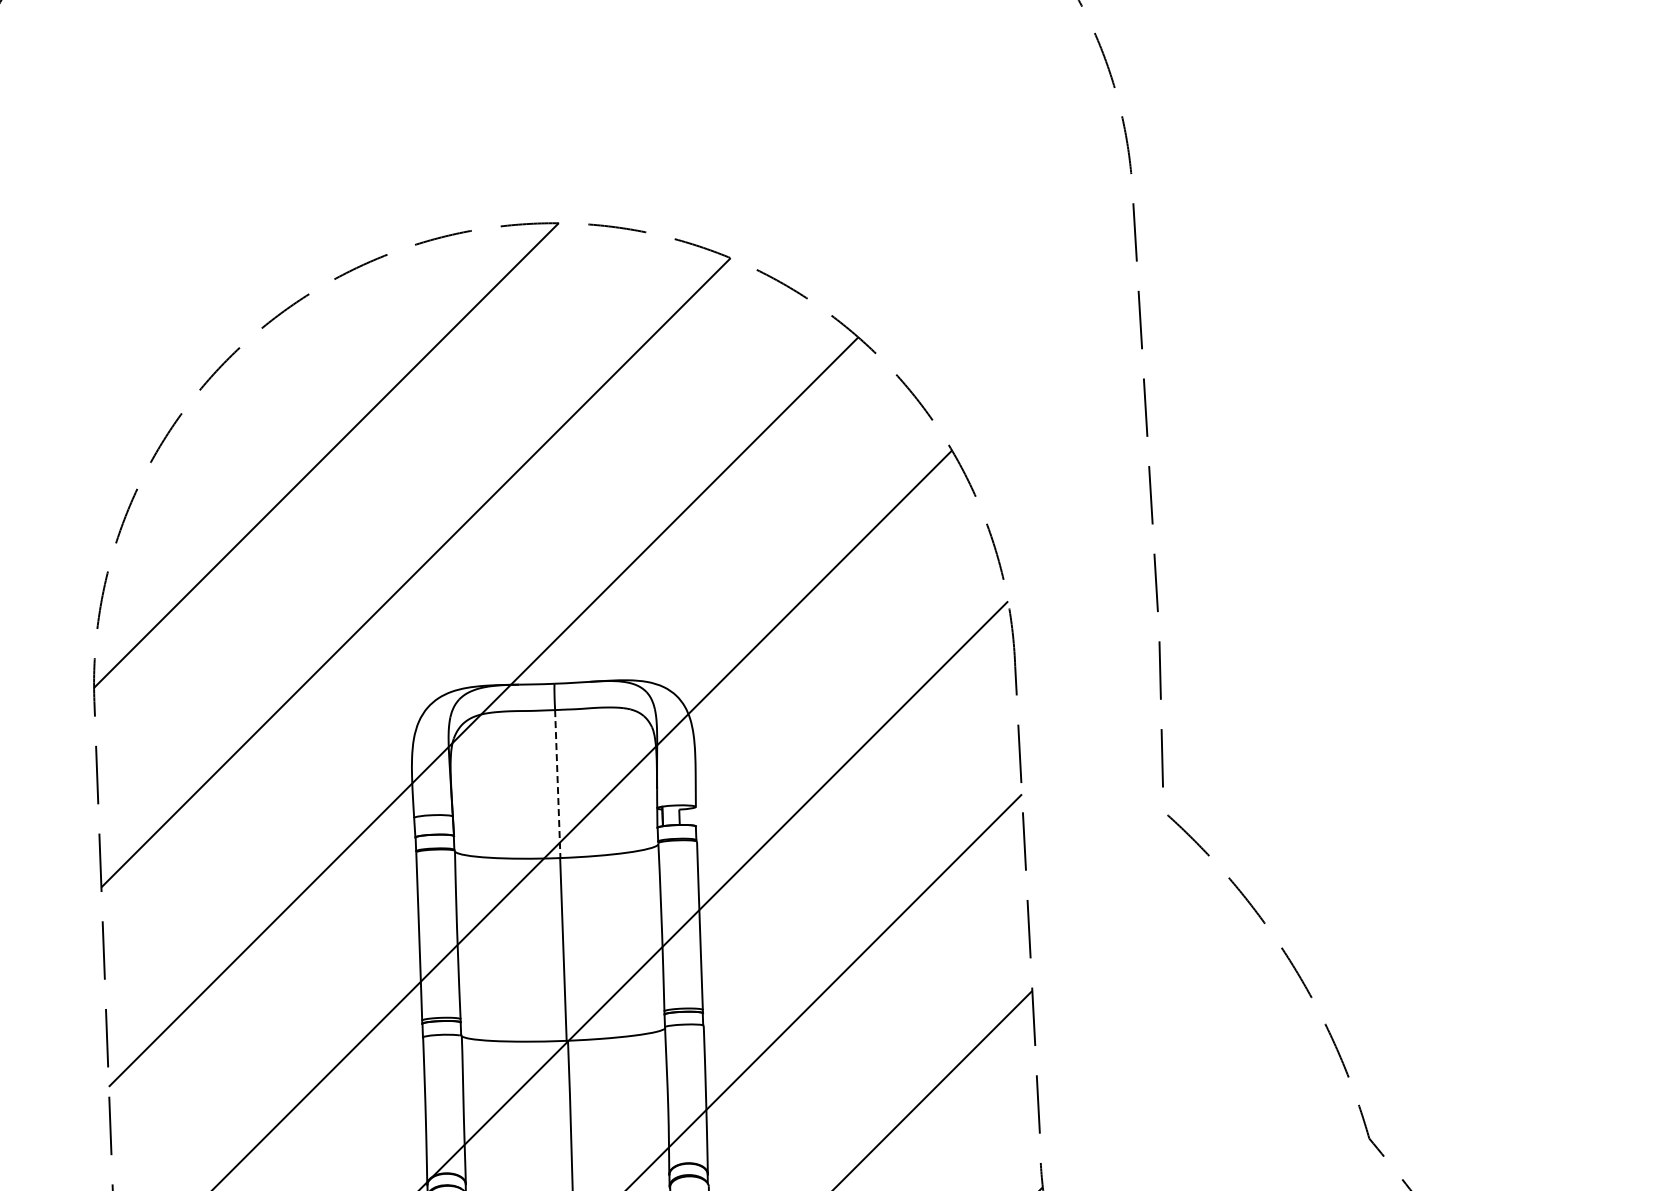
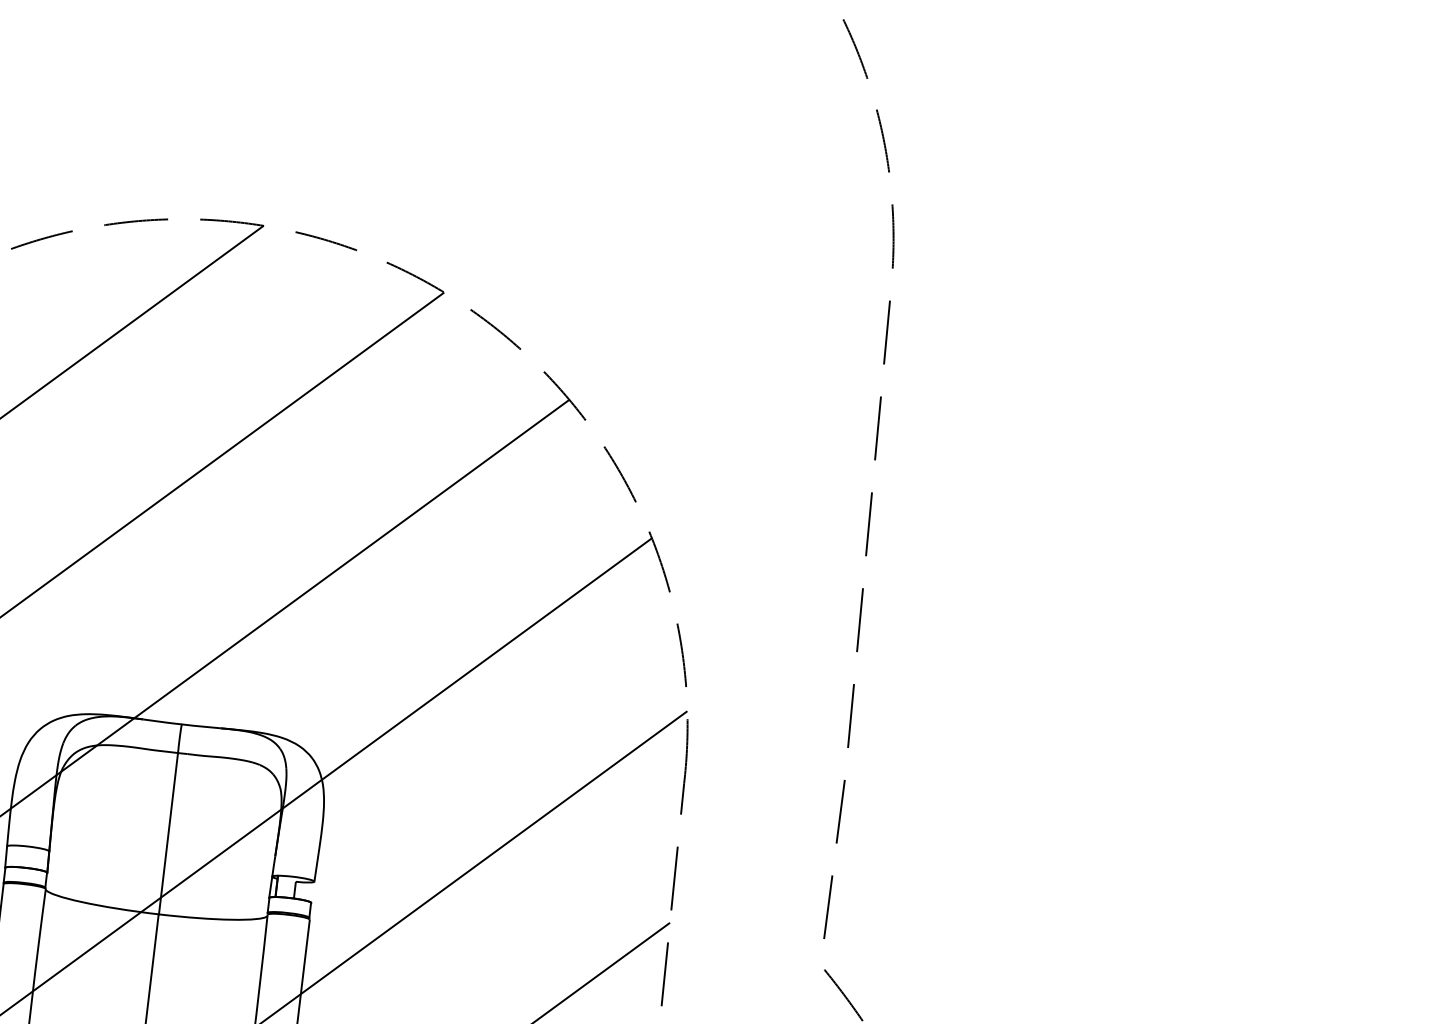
line: (557, 784) -> (168, 834), dashed -> solid

